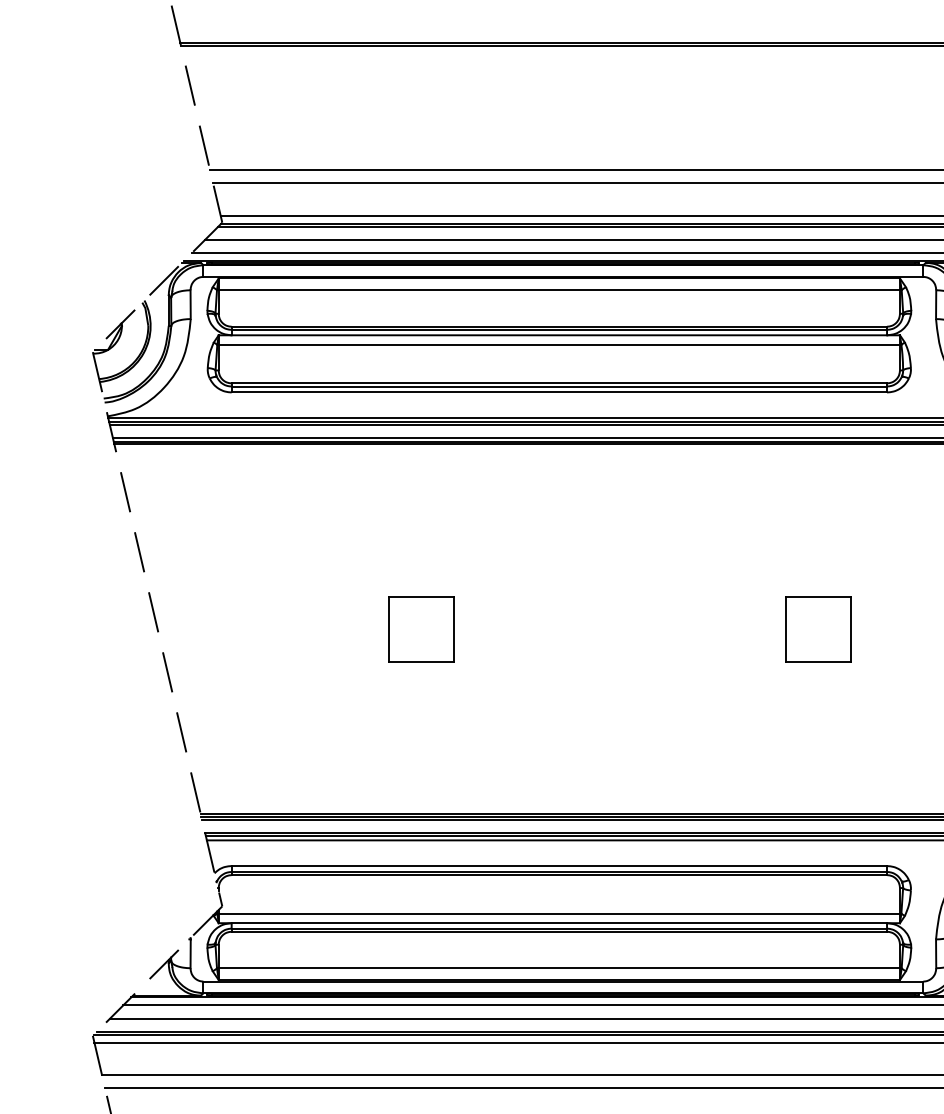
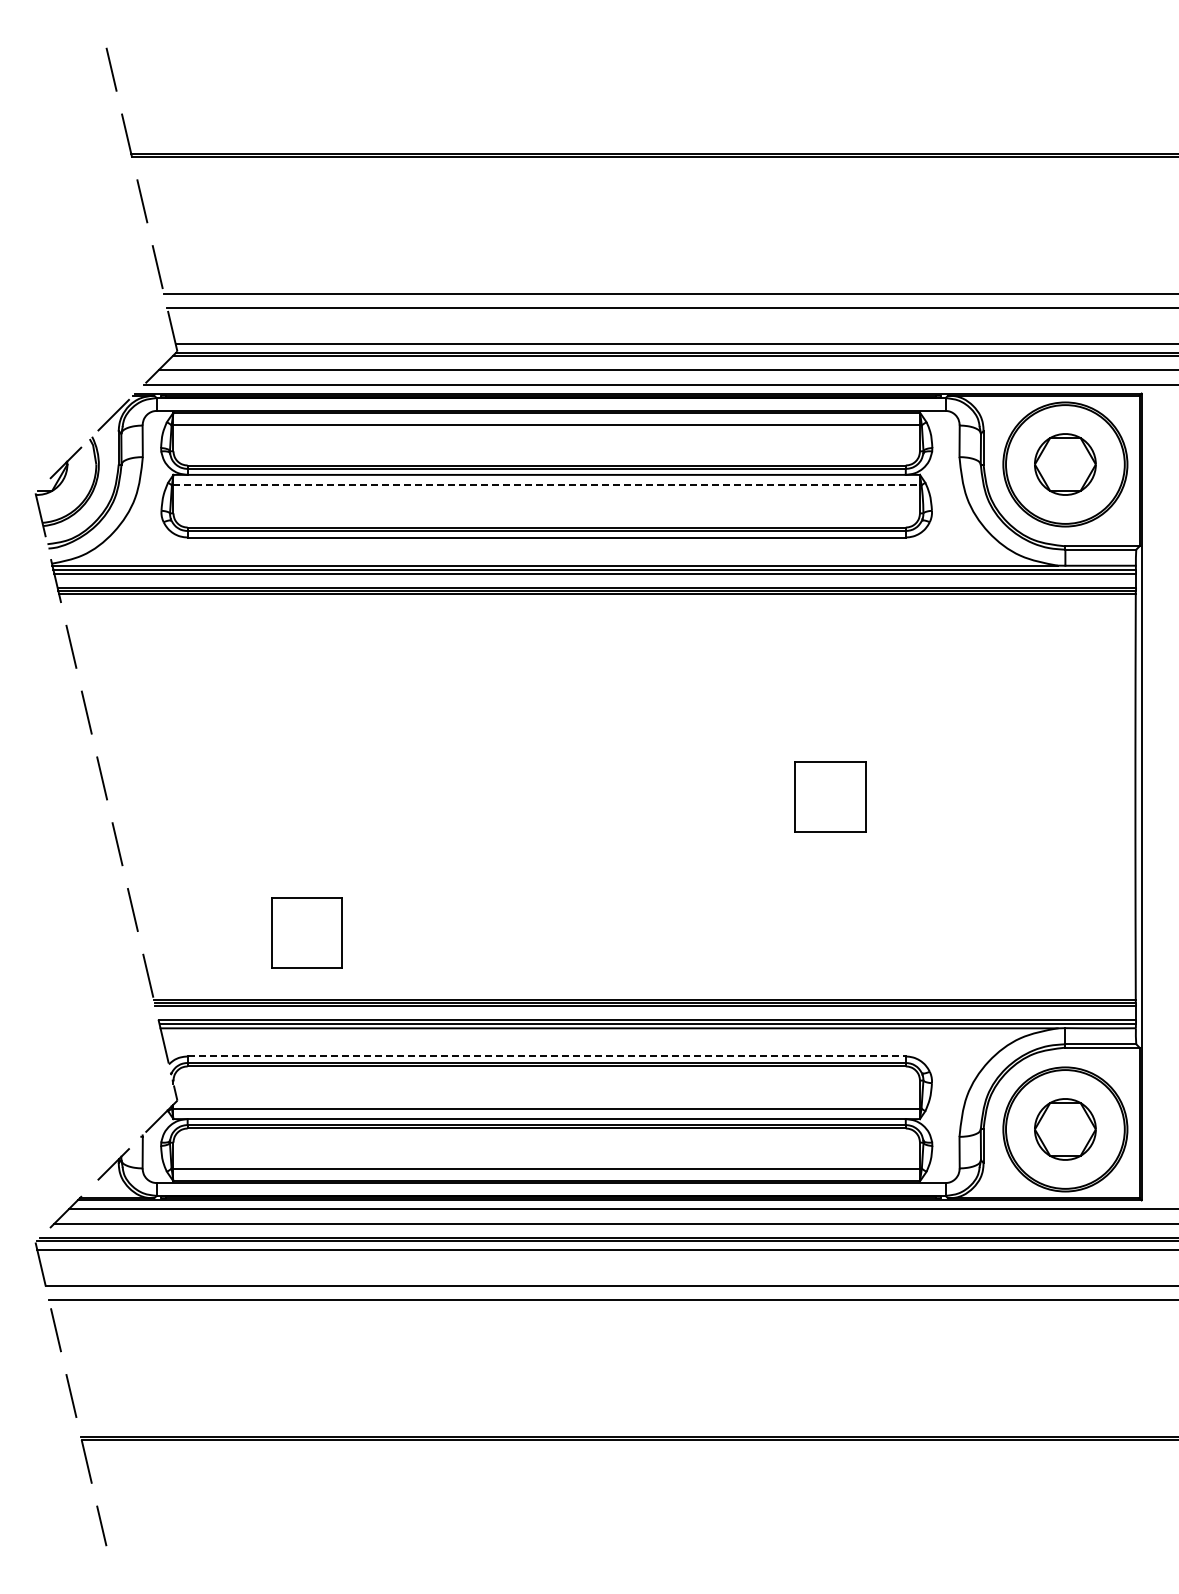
line: (560, 344) -> (547, 485), solid -> dashed
part: (421, 628) -> (306, 932), moved
line: (560, 866) -> (547, 1056), solid -> dashed

